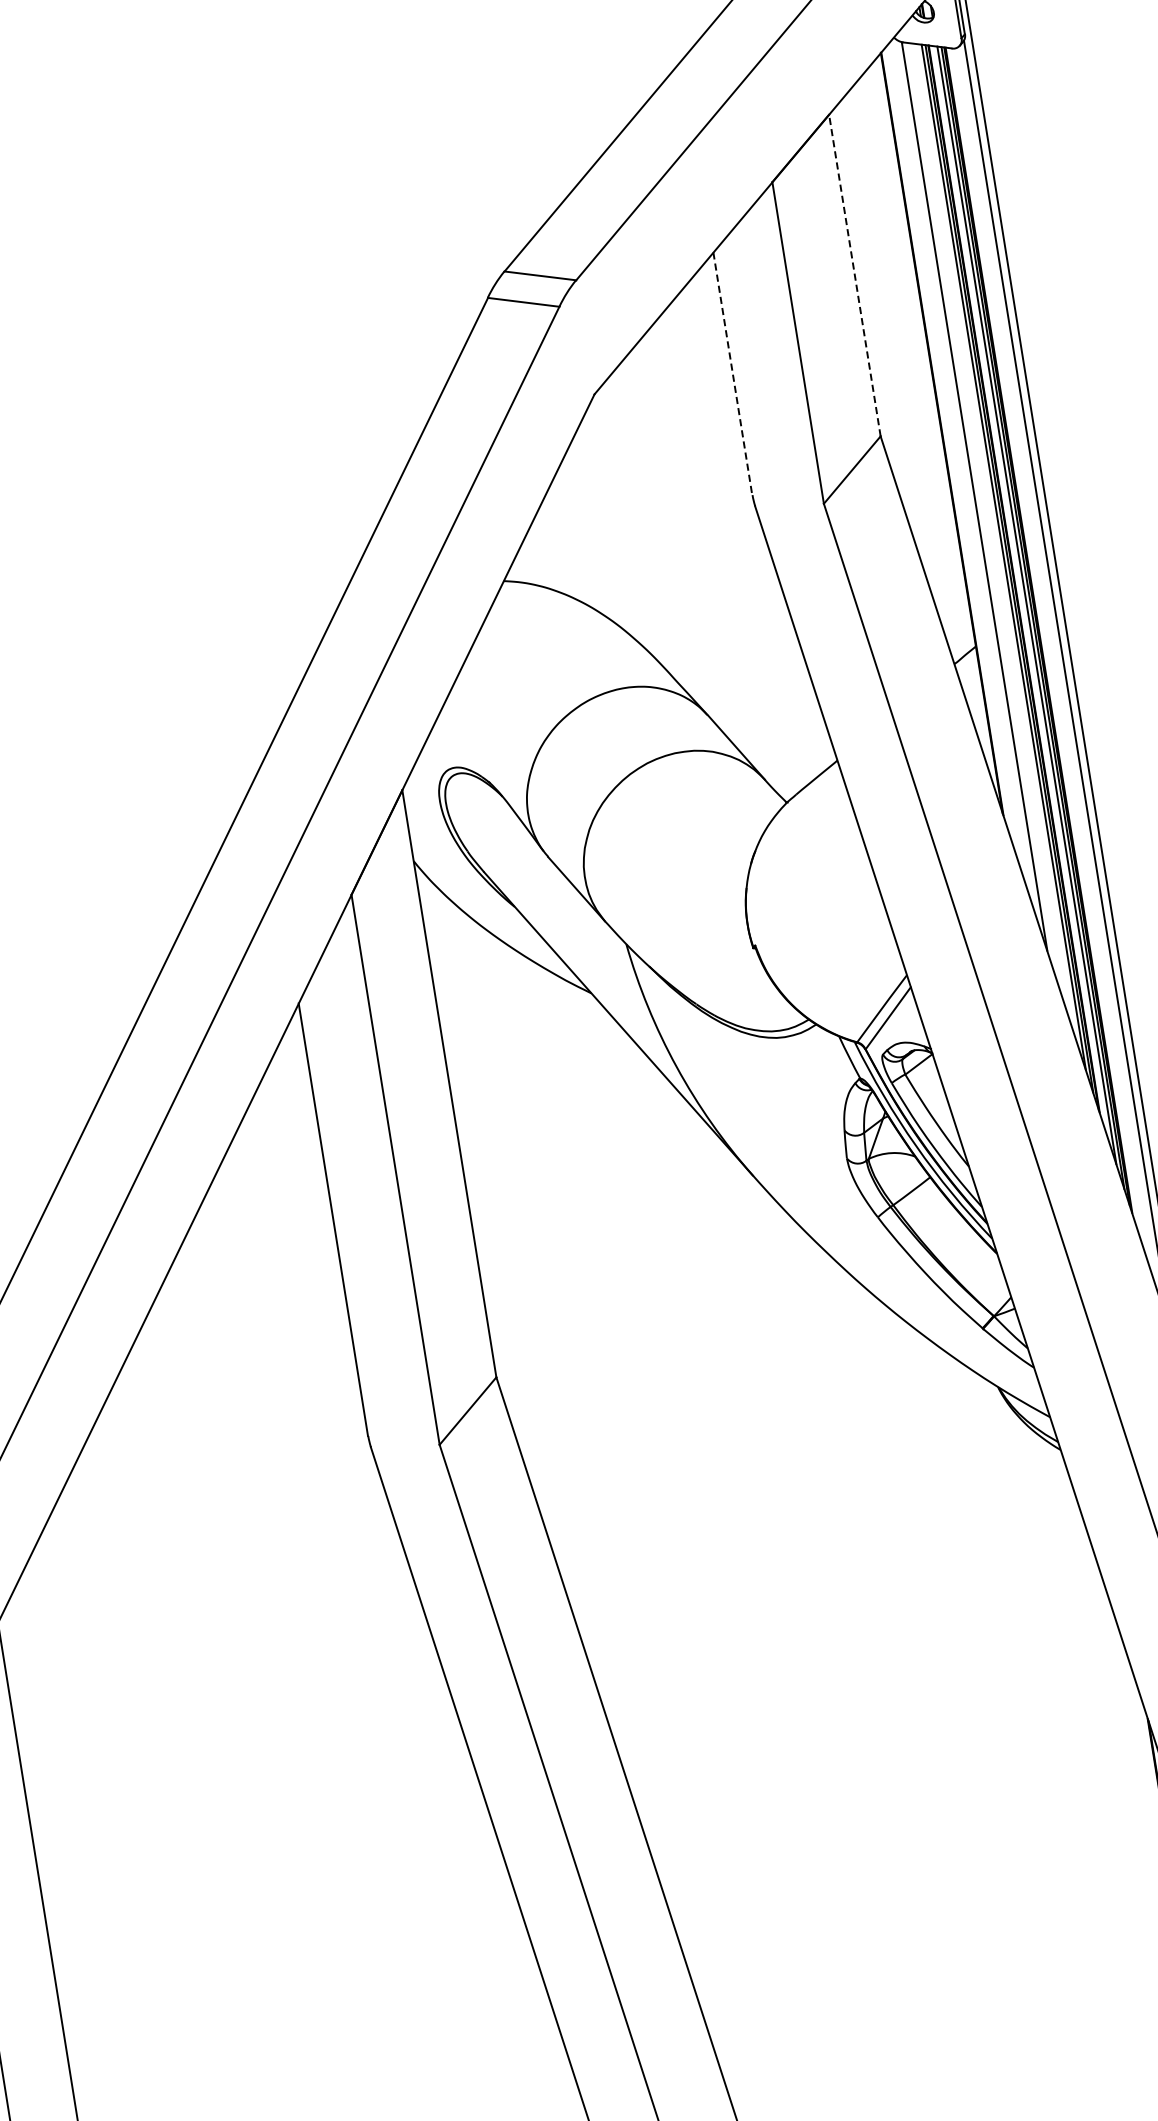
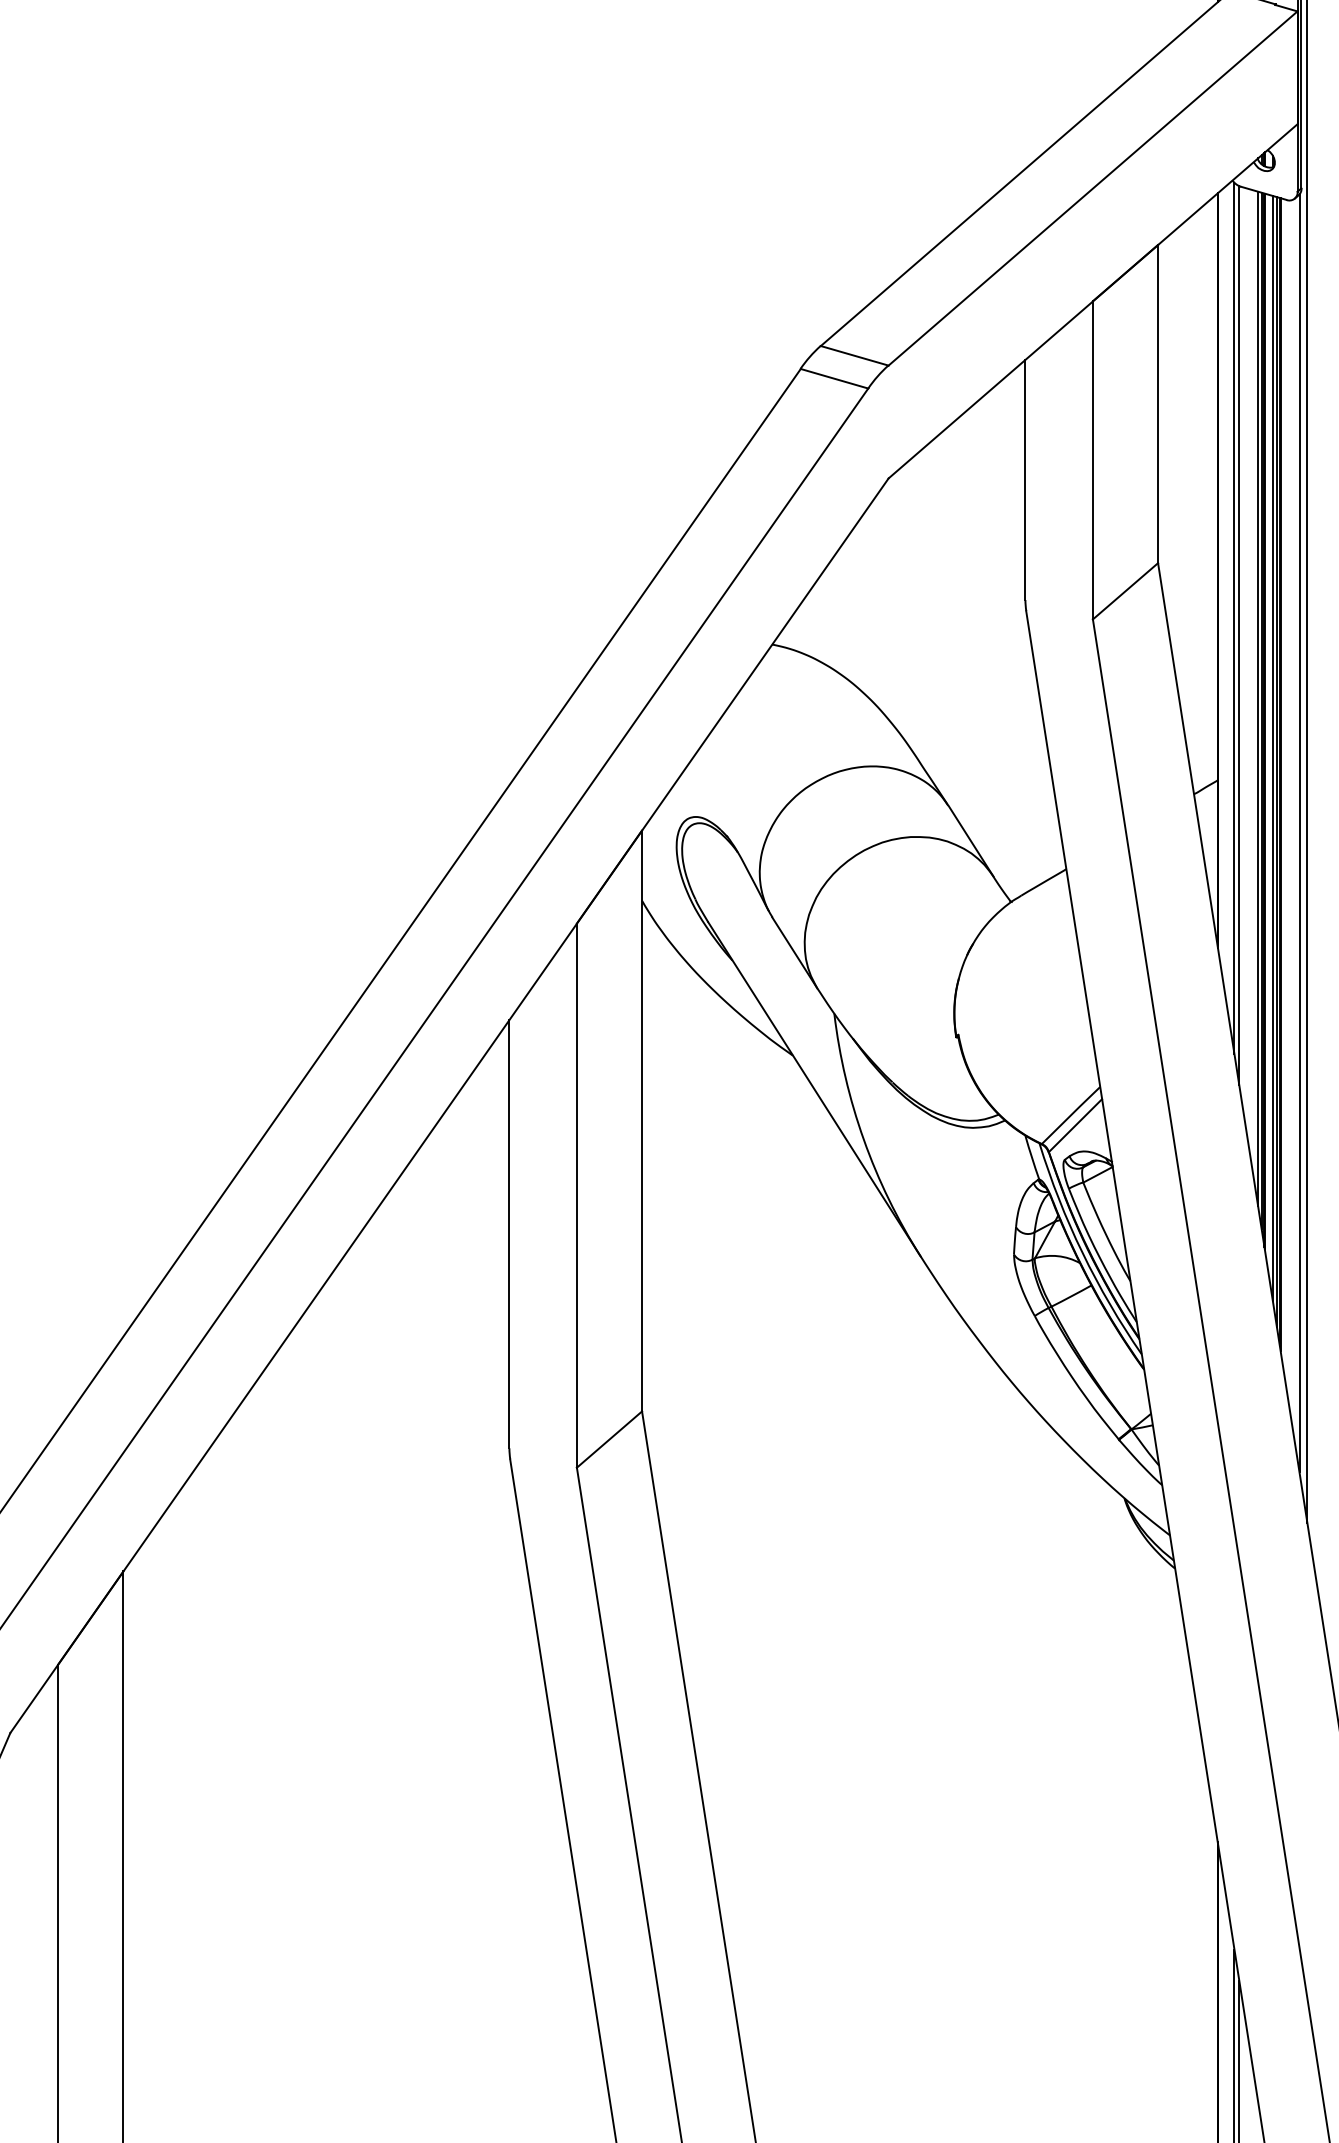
line: (855, 274) -> (1158, 403), dashed -> solid
line: (733, 374) -> (1025, 480), dashed -> solid
line: (966, 478) -> (1234, 617), added

